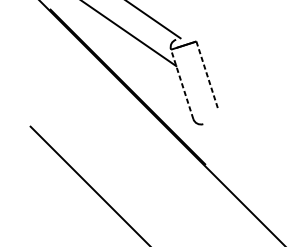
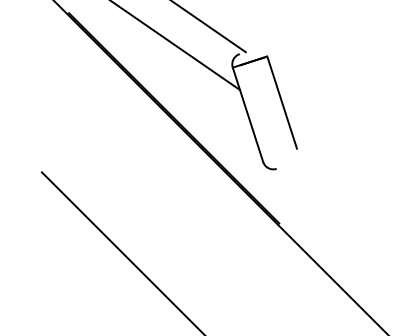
line: (207, 76) -> (282, 103), dashed -> solid
line: (181, 84) -> (247, 114), dashed -> solid

